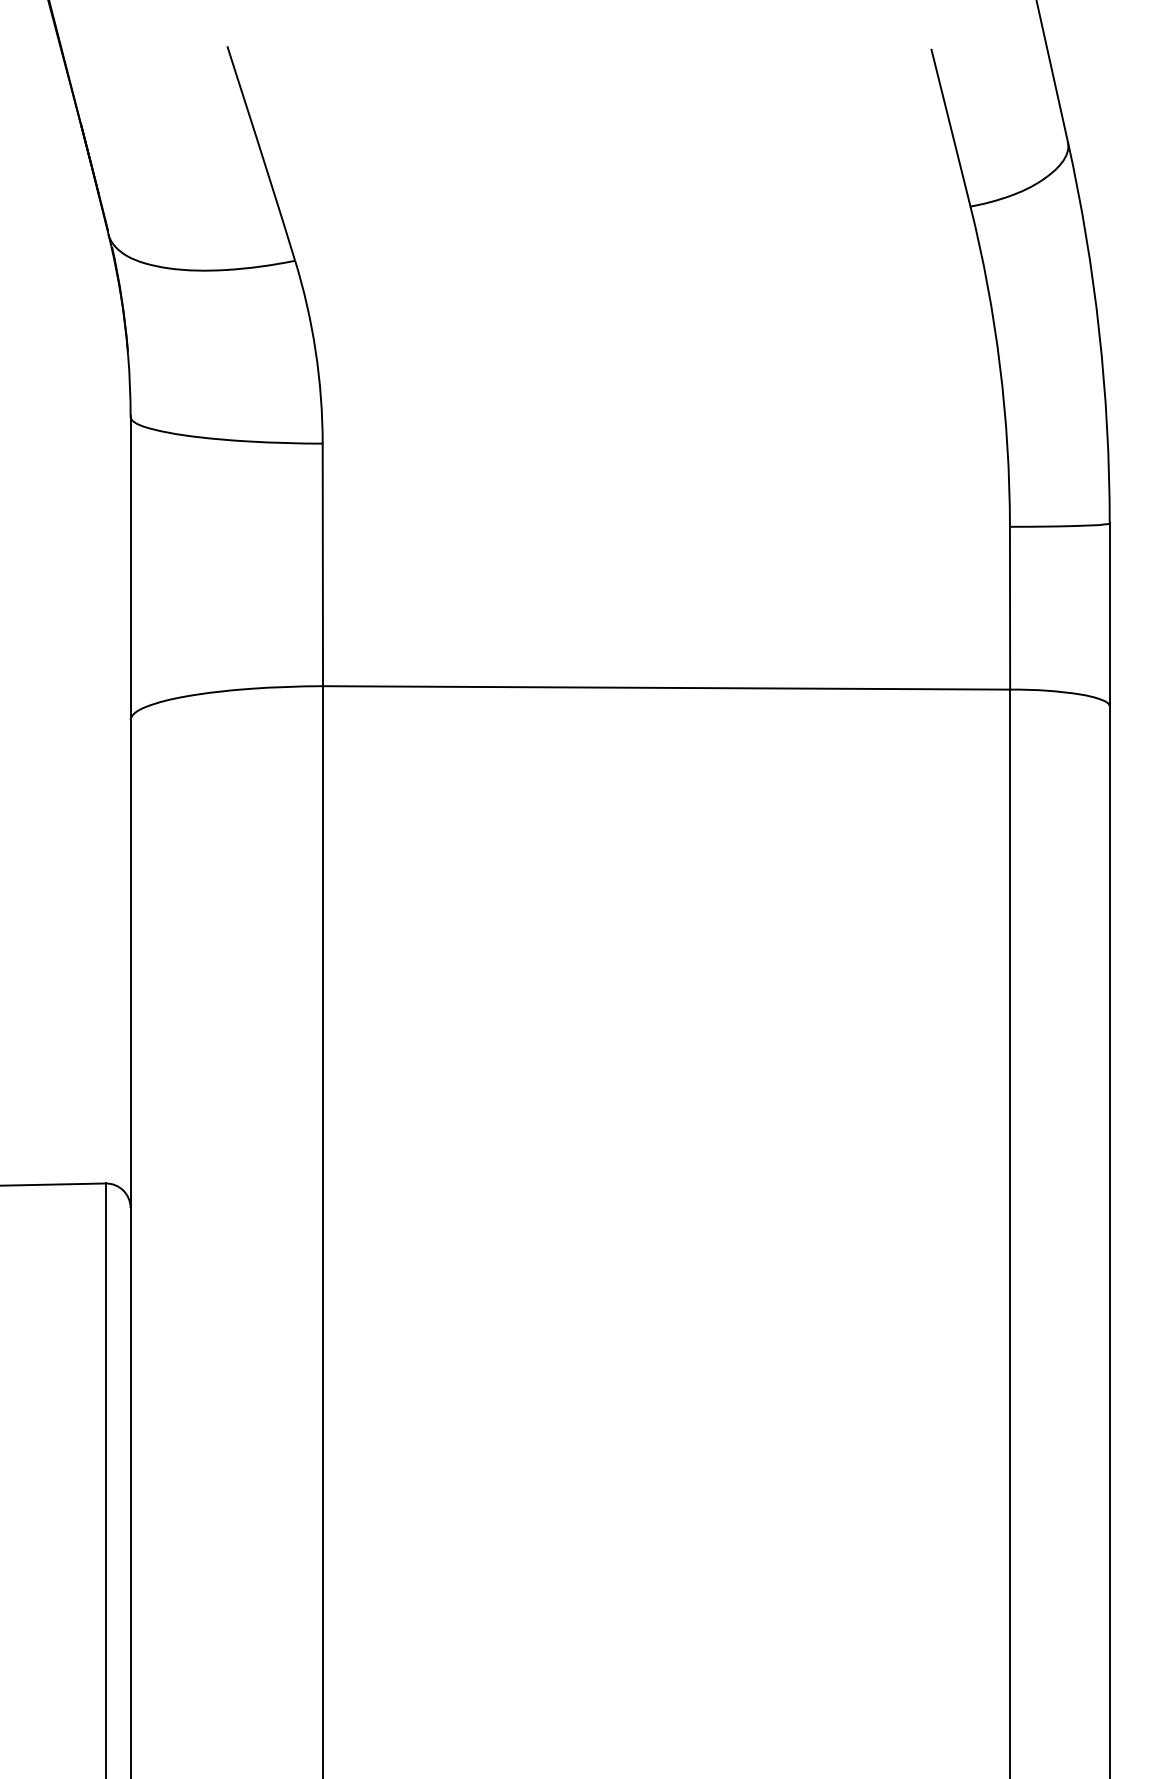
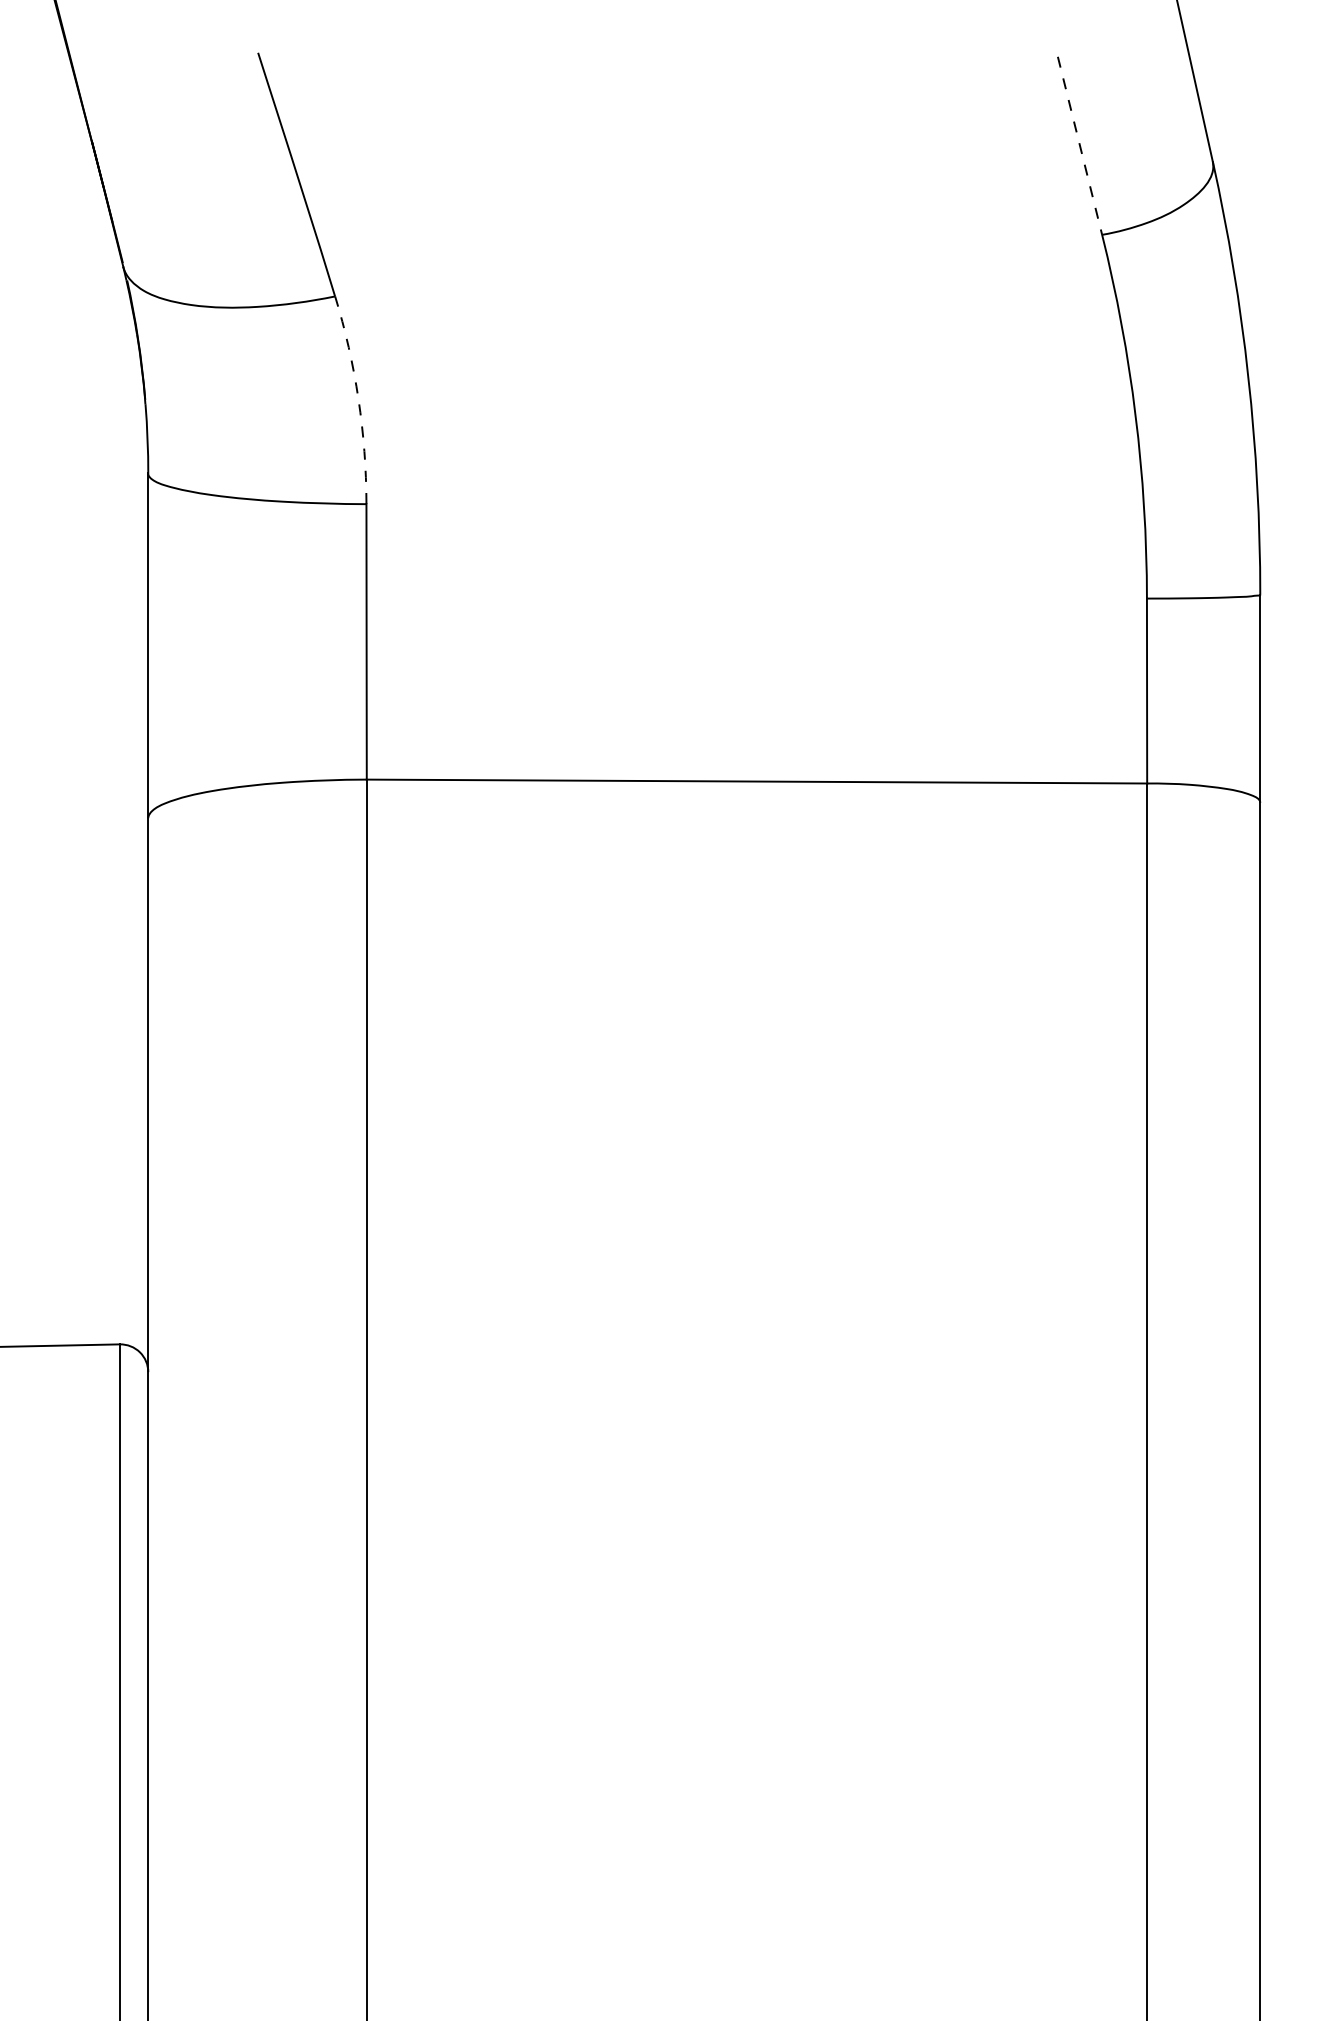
line: (951, 127) -> (1080, 145), solid -> dashed
arc: (315, 351) -> (358, 399), solid -> dashed

